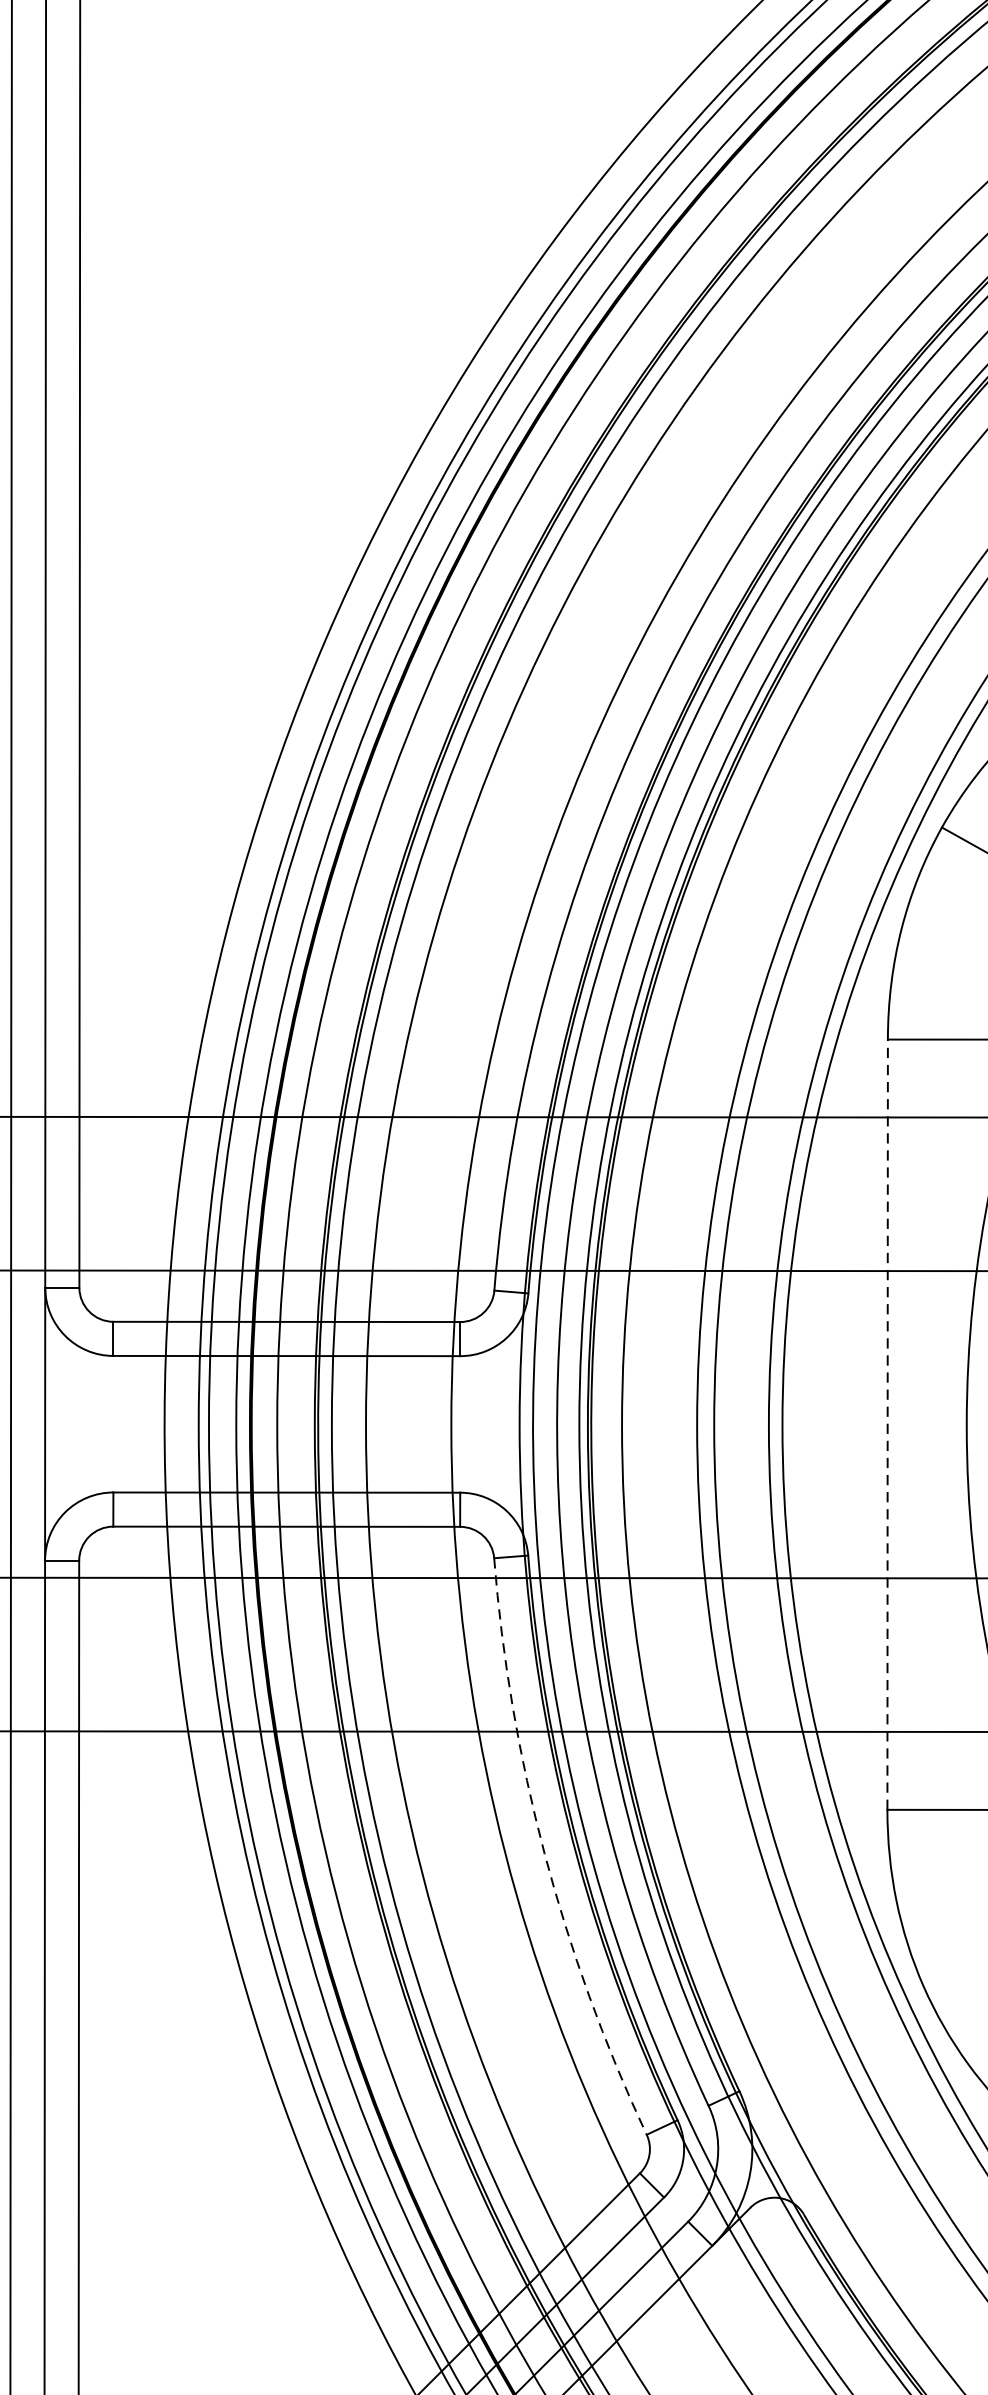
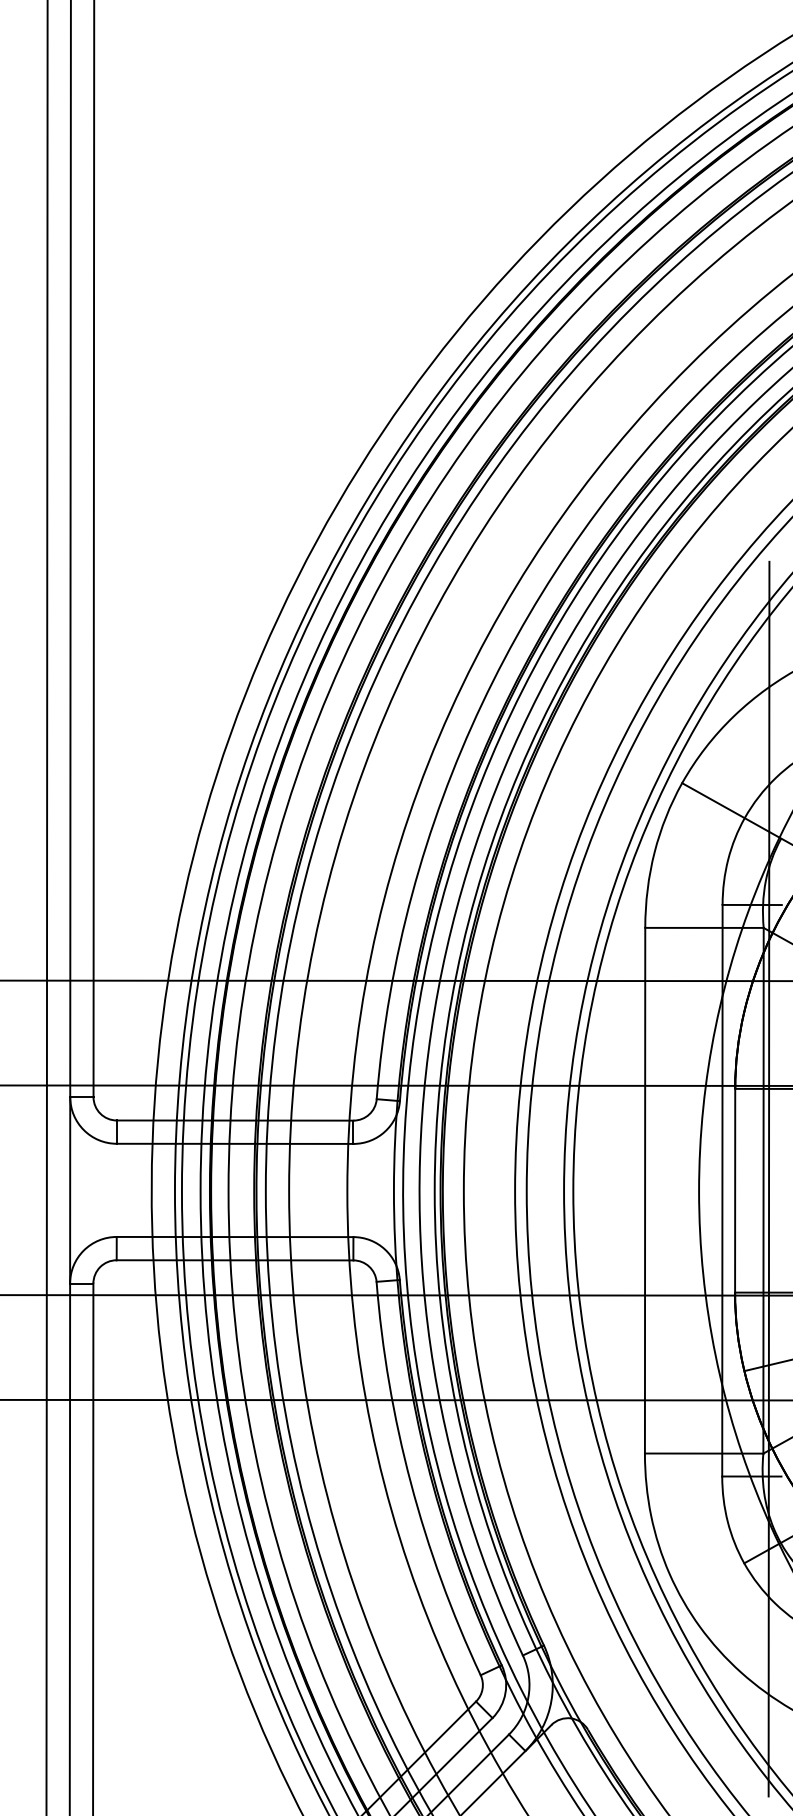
line: (888, 1424) -> (645, 1190), dashed -> solid
arc: (543, 1853) -> (410, 1483), dashed -> solid

